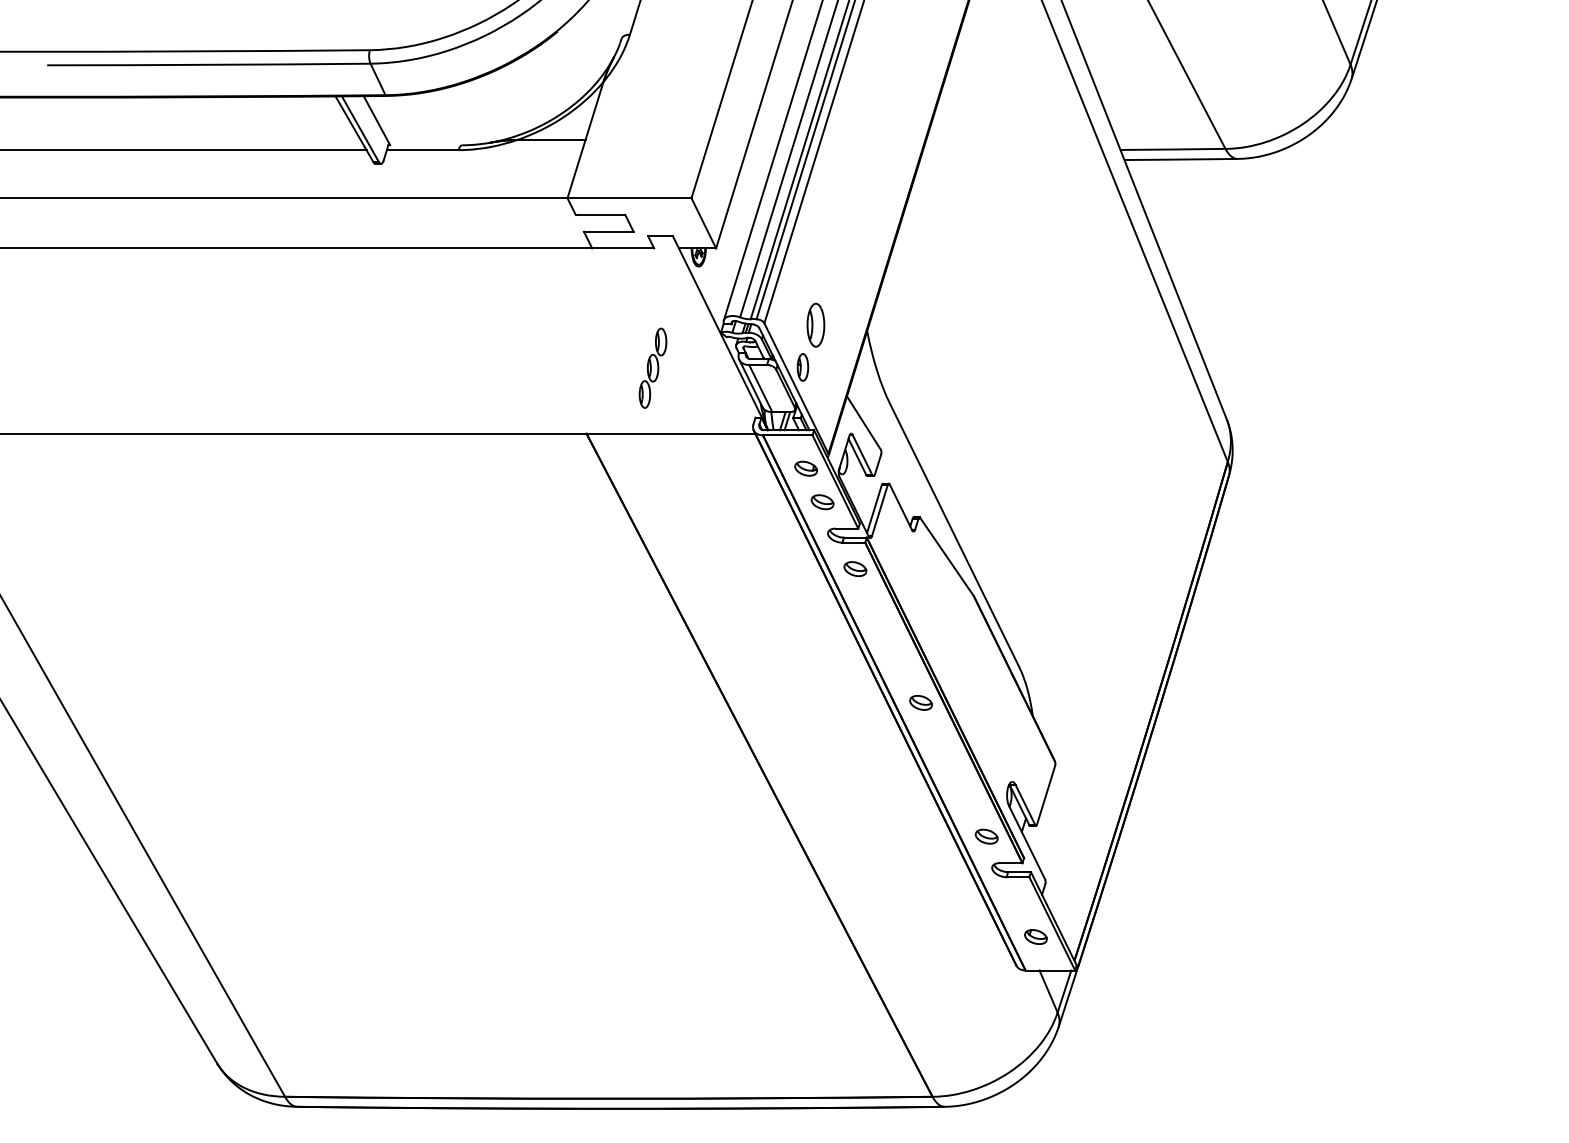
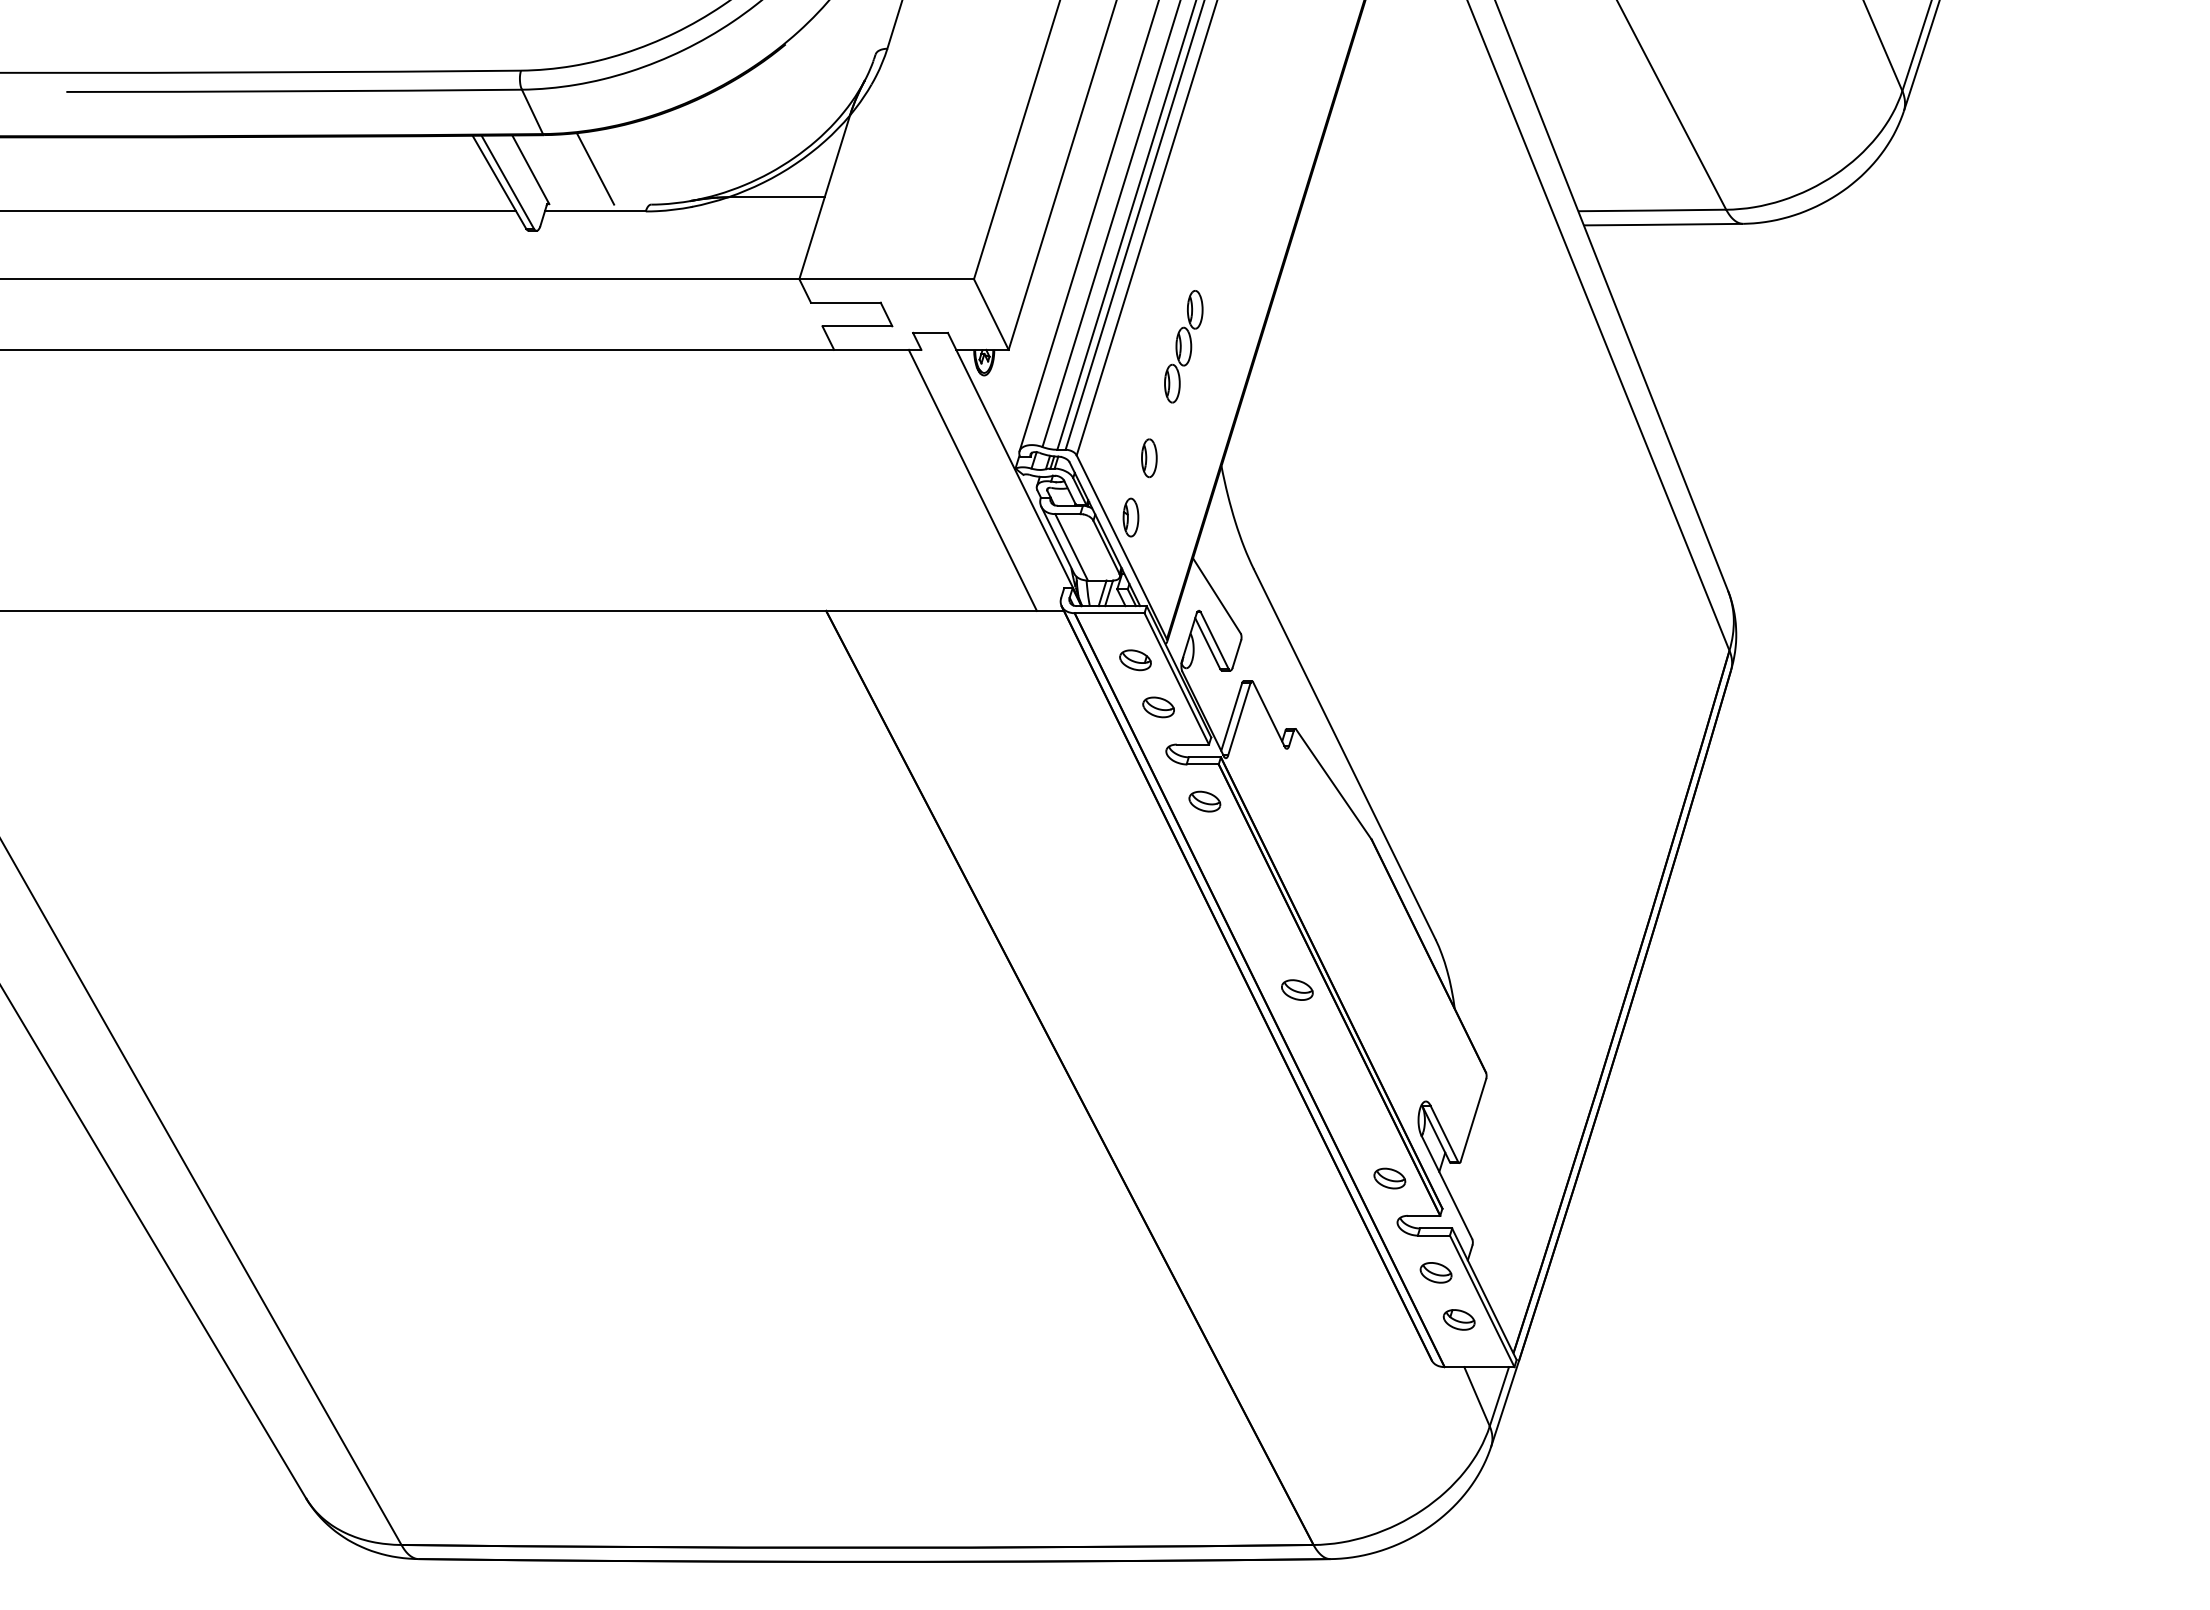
line: (422, 119) -> (595, 168), added
part: (816, 325) -> (1149, 458), size x0.62
line: (690, 340) -> (972, 479), added
part: (652, 368) -> (1183, 346), moved
part: (1019, 903) -> (1435, 1272), added

